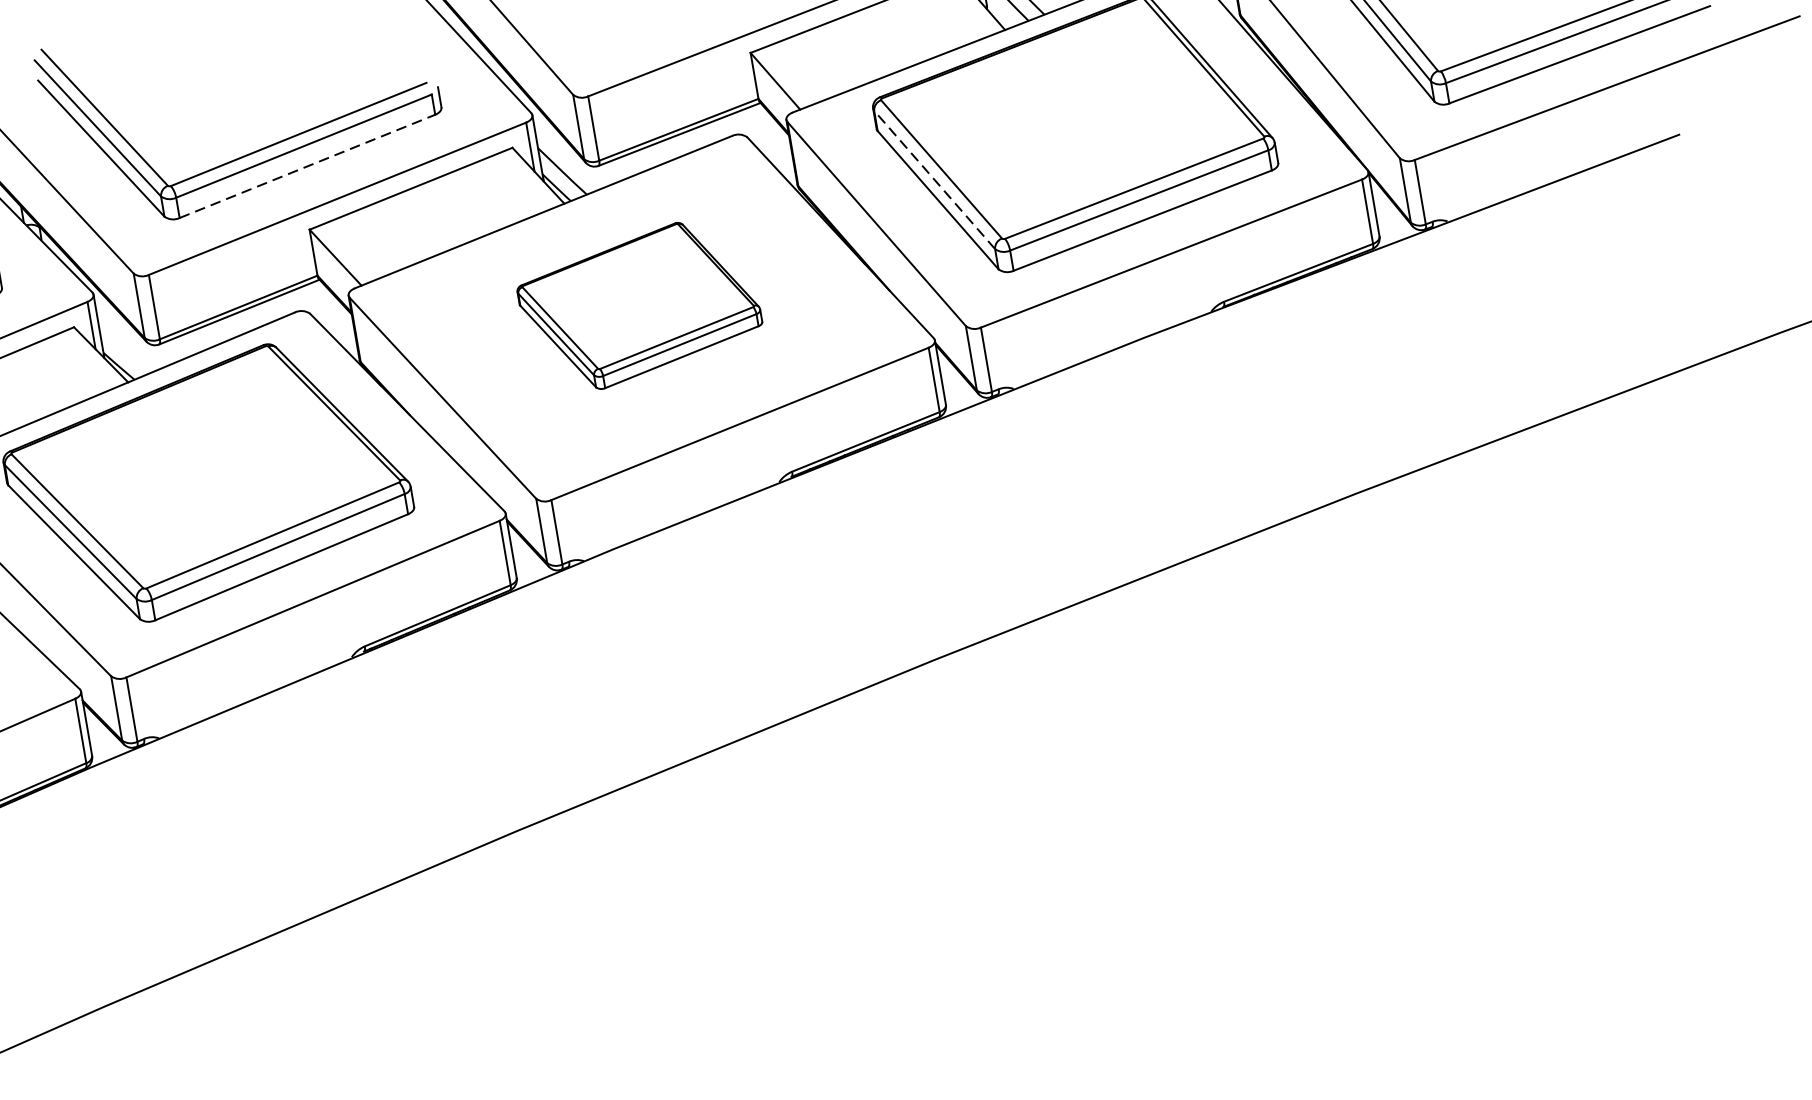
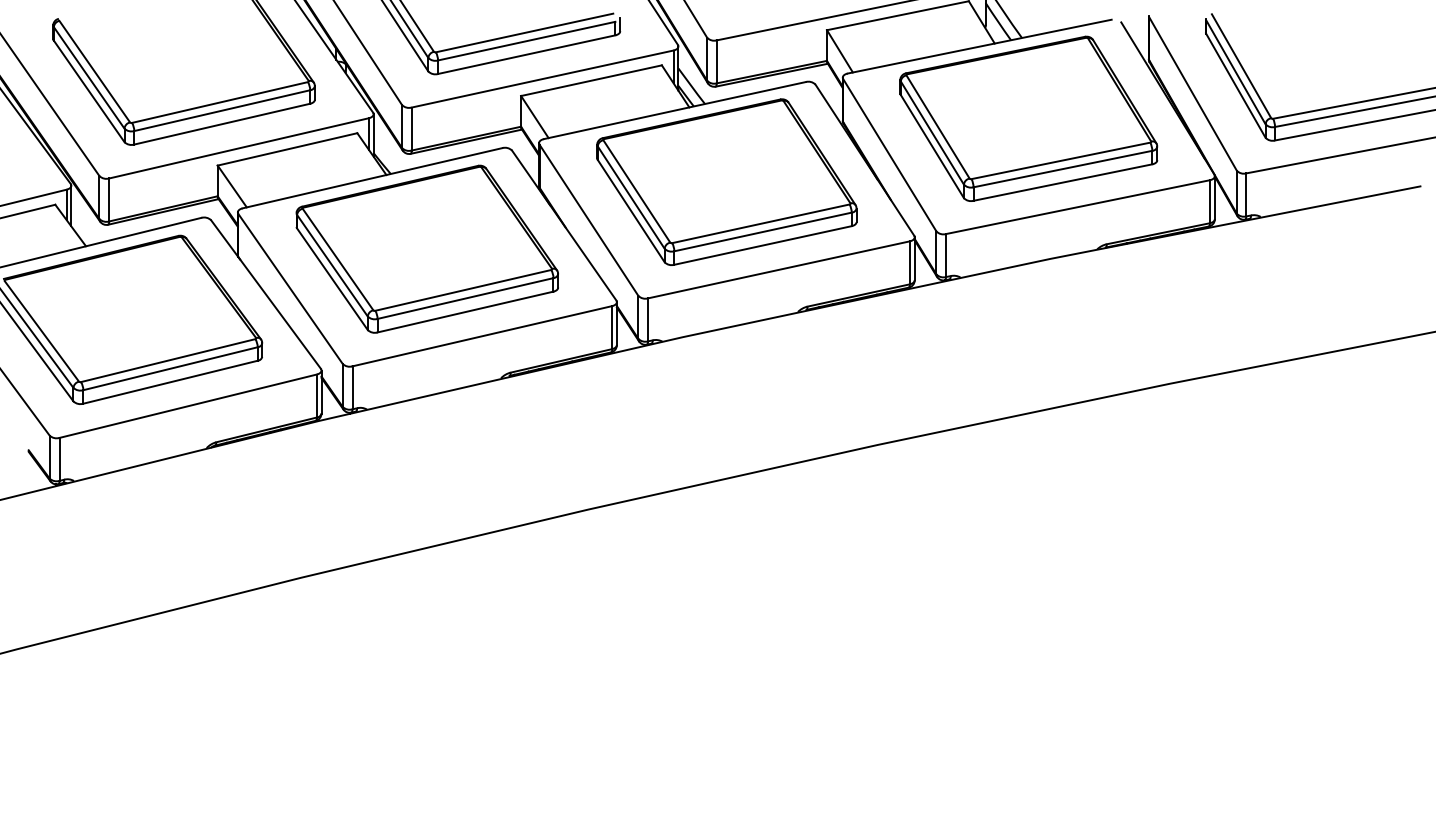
line: (307, 166) -> (526, 54), dashed -> solid
line: (934, 179) -> (932, 132), dashed -> solid
part: (638, 305) -> (726, 181), size x1.67

